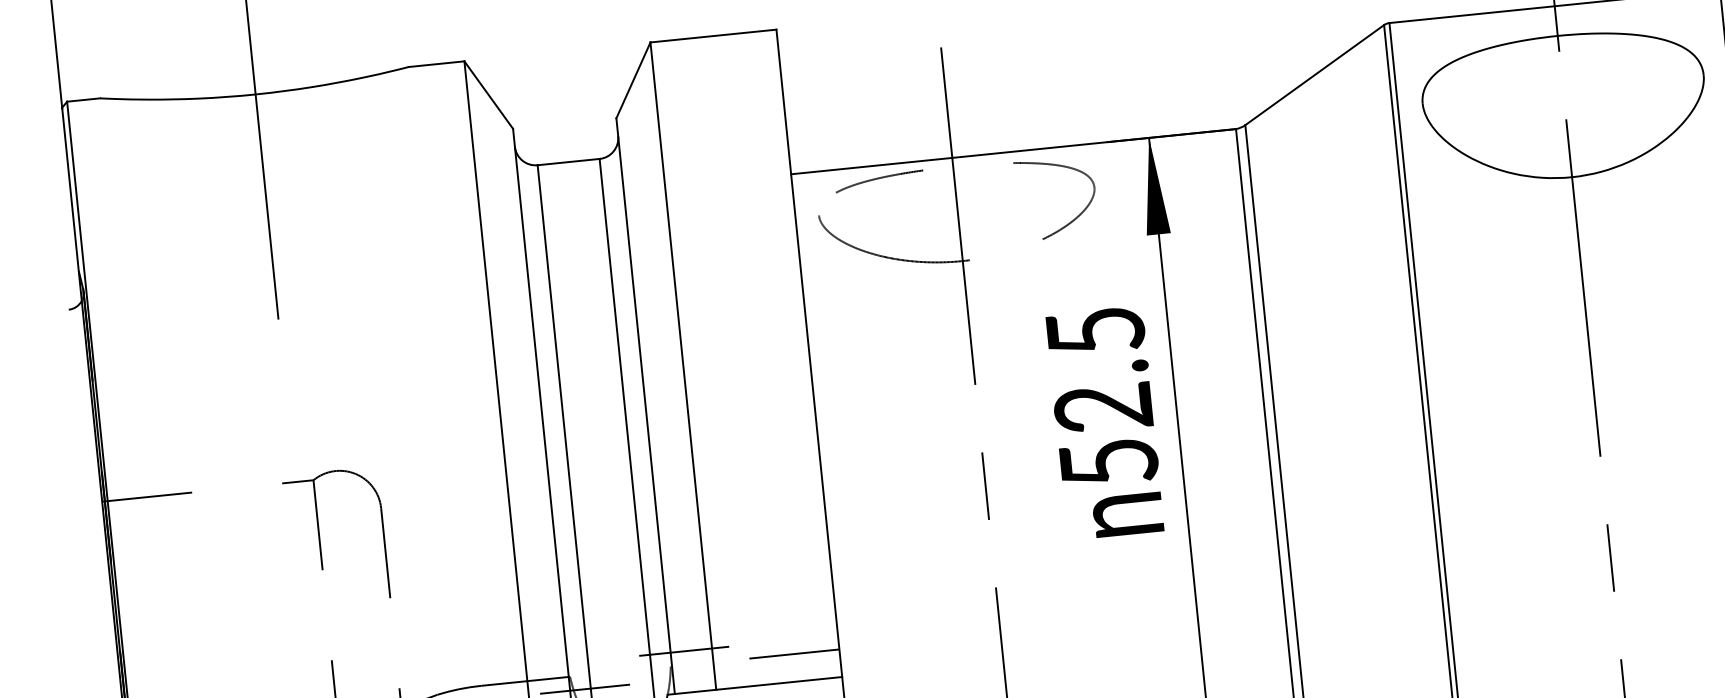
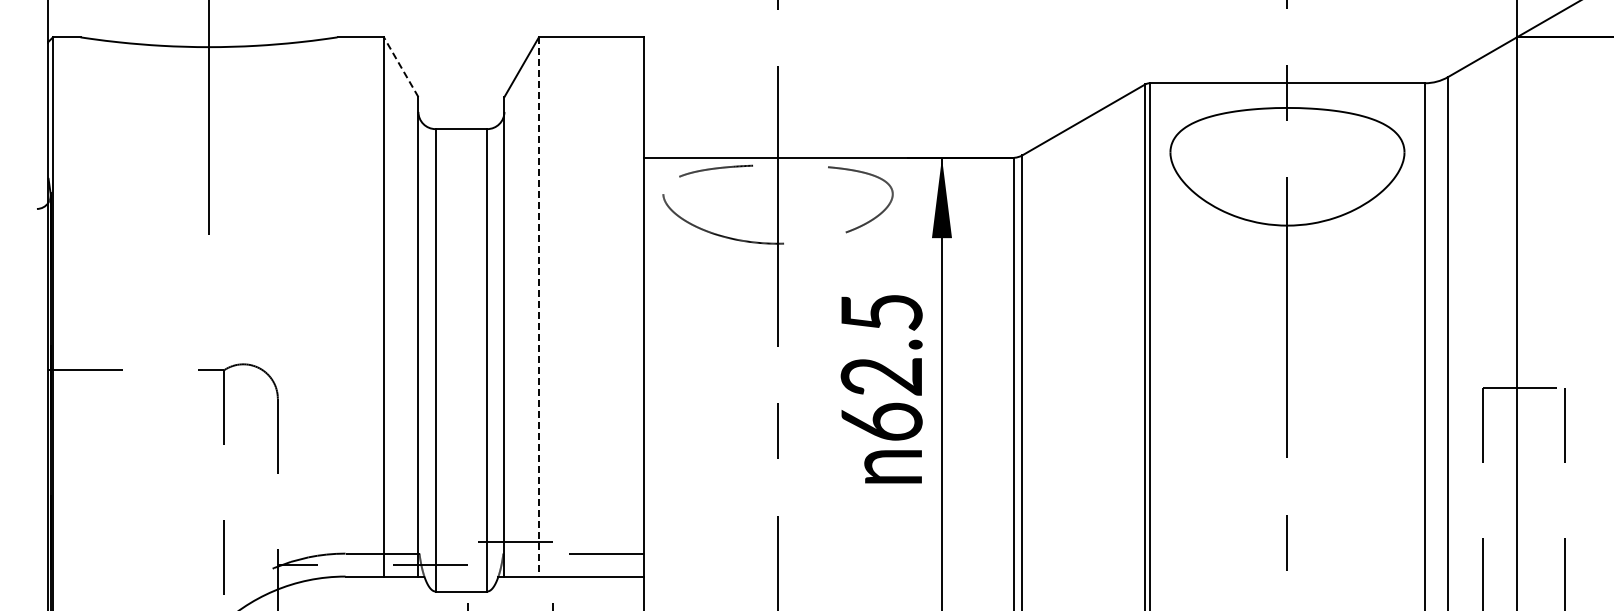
line: (487, 94) -> (400, 66), solid -> dashed
line: (682, 365) -> (538, 306), solid -> dashed
text: (1108, 461) -> (881, 421), 52.5 -> 62.5

